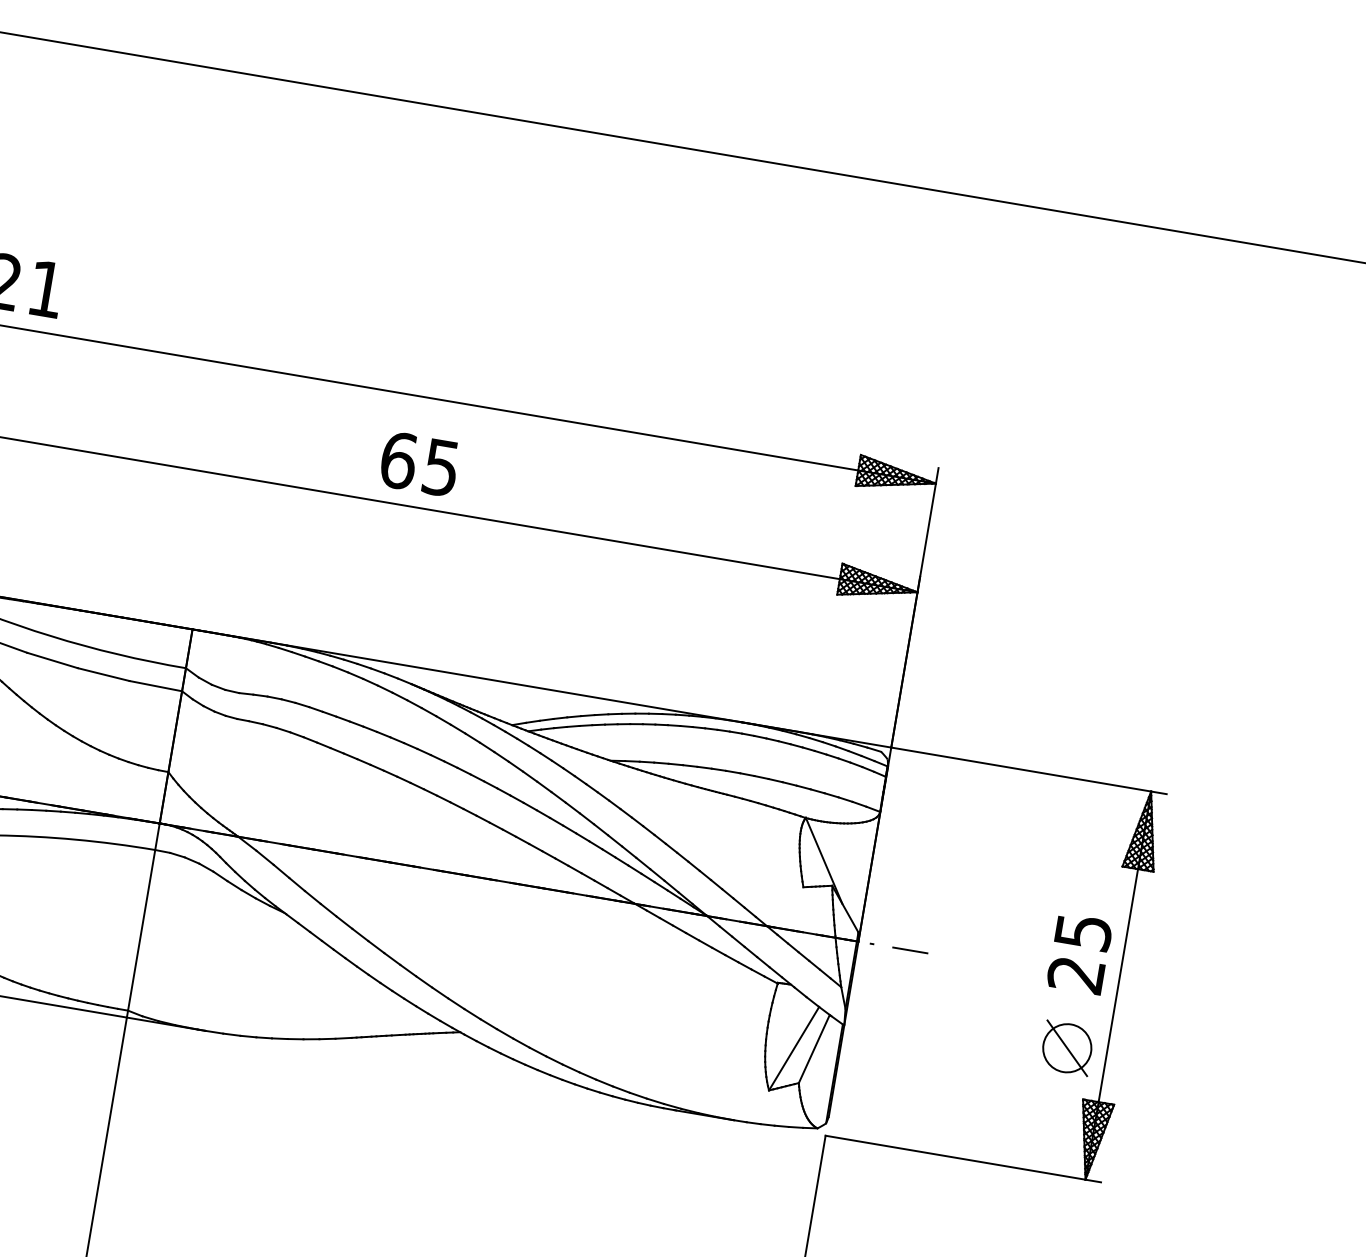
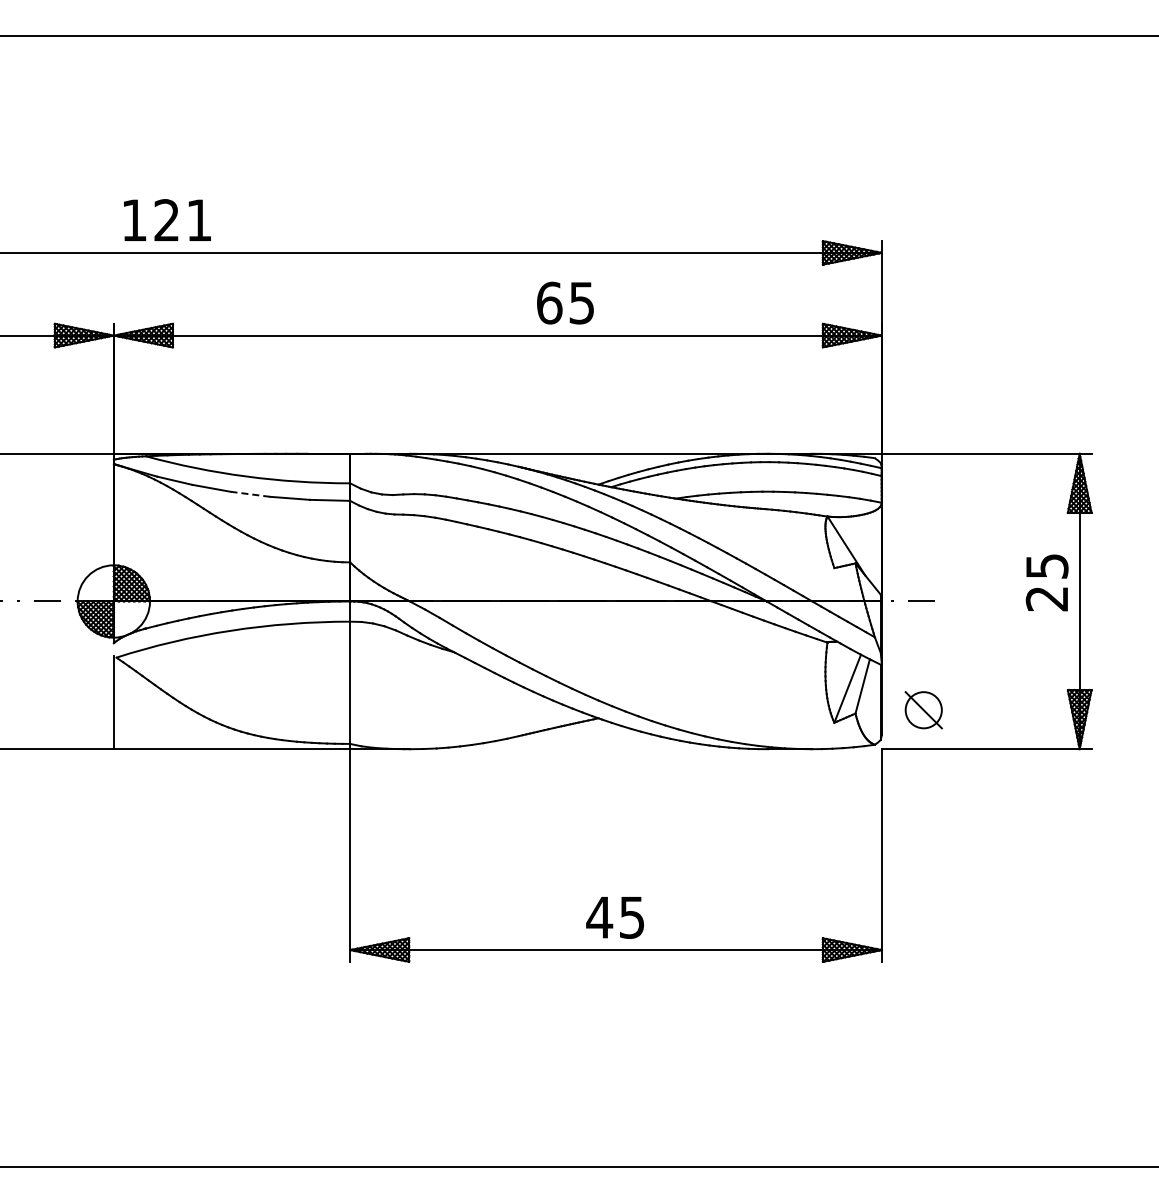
text: (419, 463) -> (565, 302), moved
line: (52, 660) -> (250, 494), solid -> dashed
part: (1066, 1048) -> (923, 710), moved

